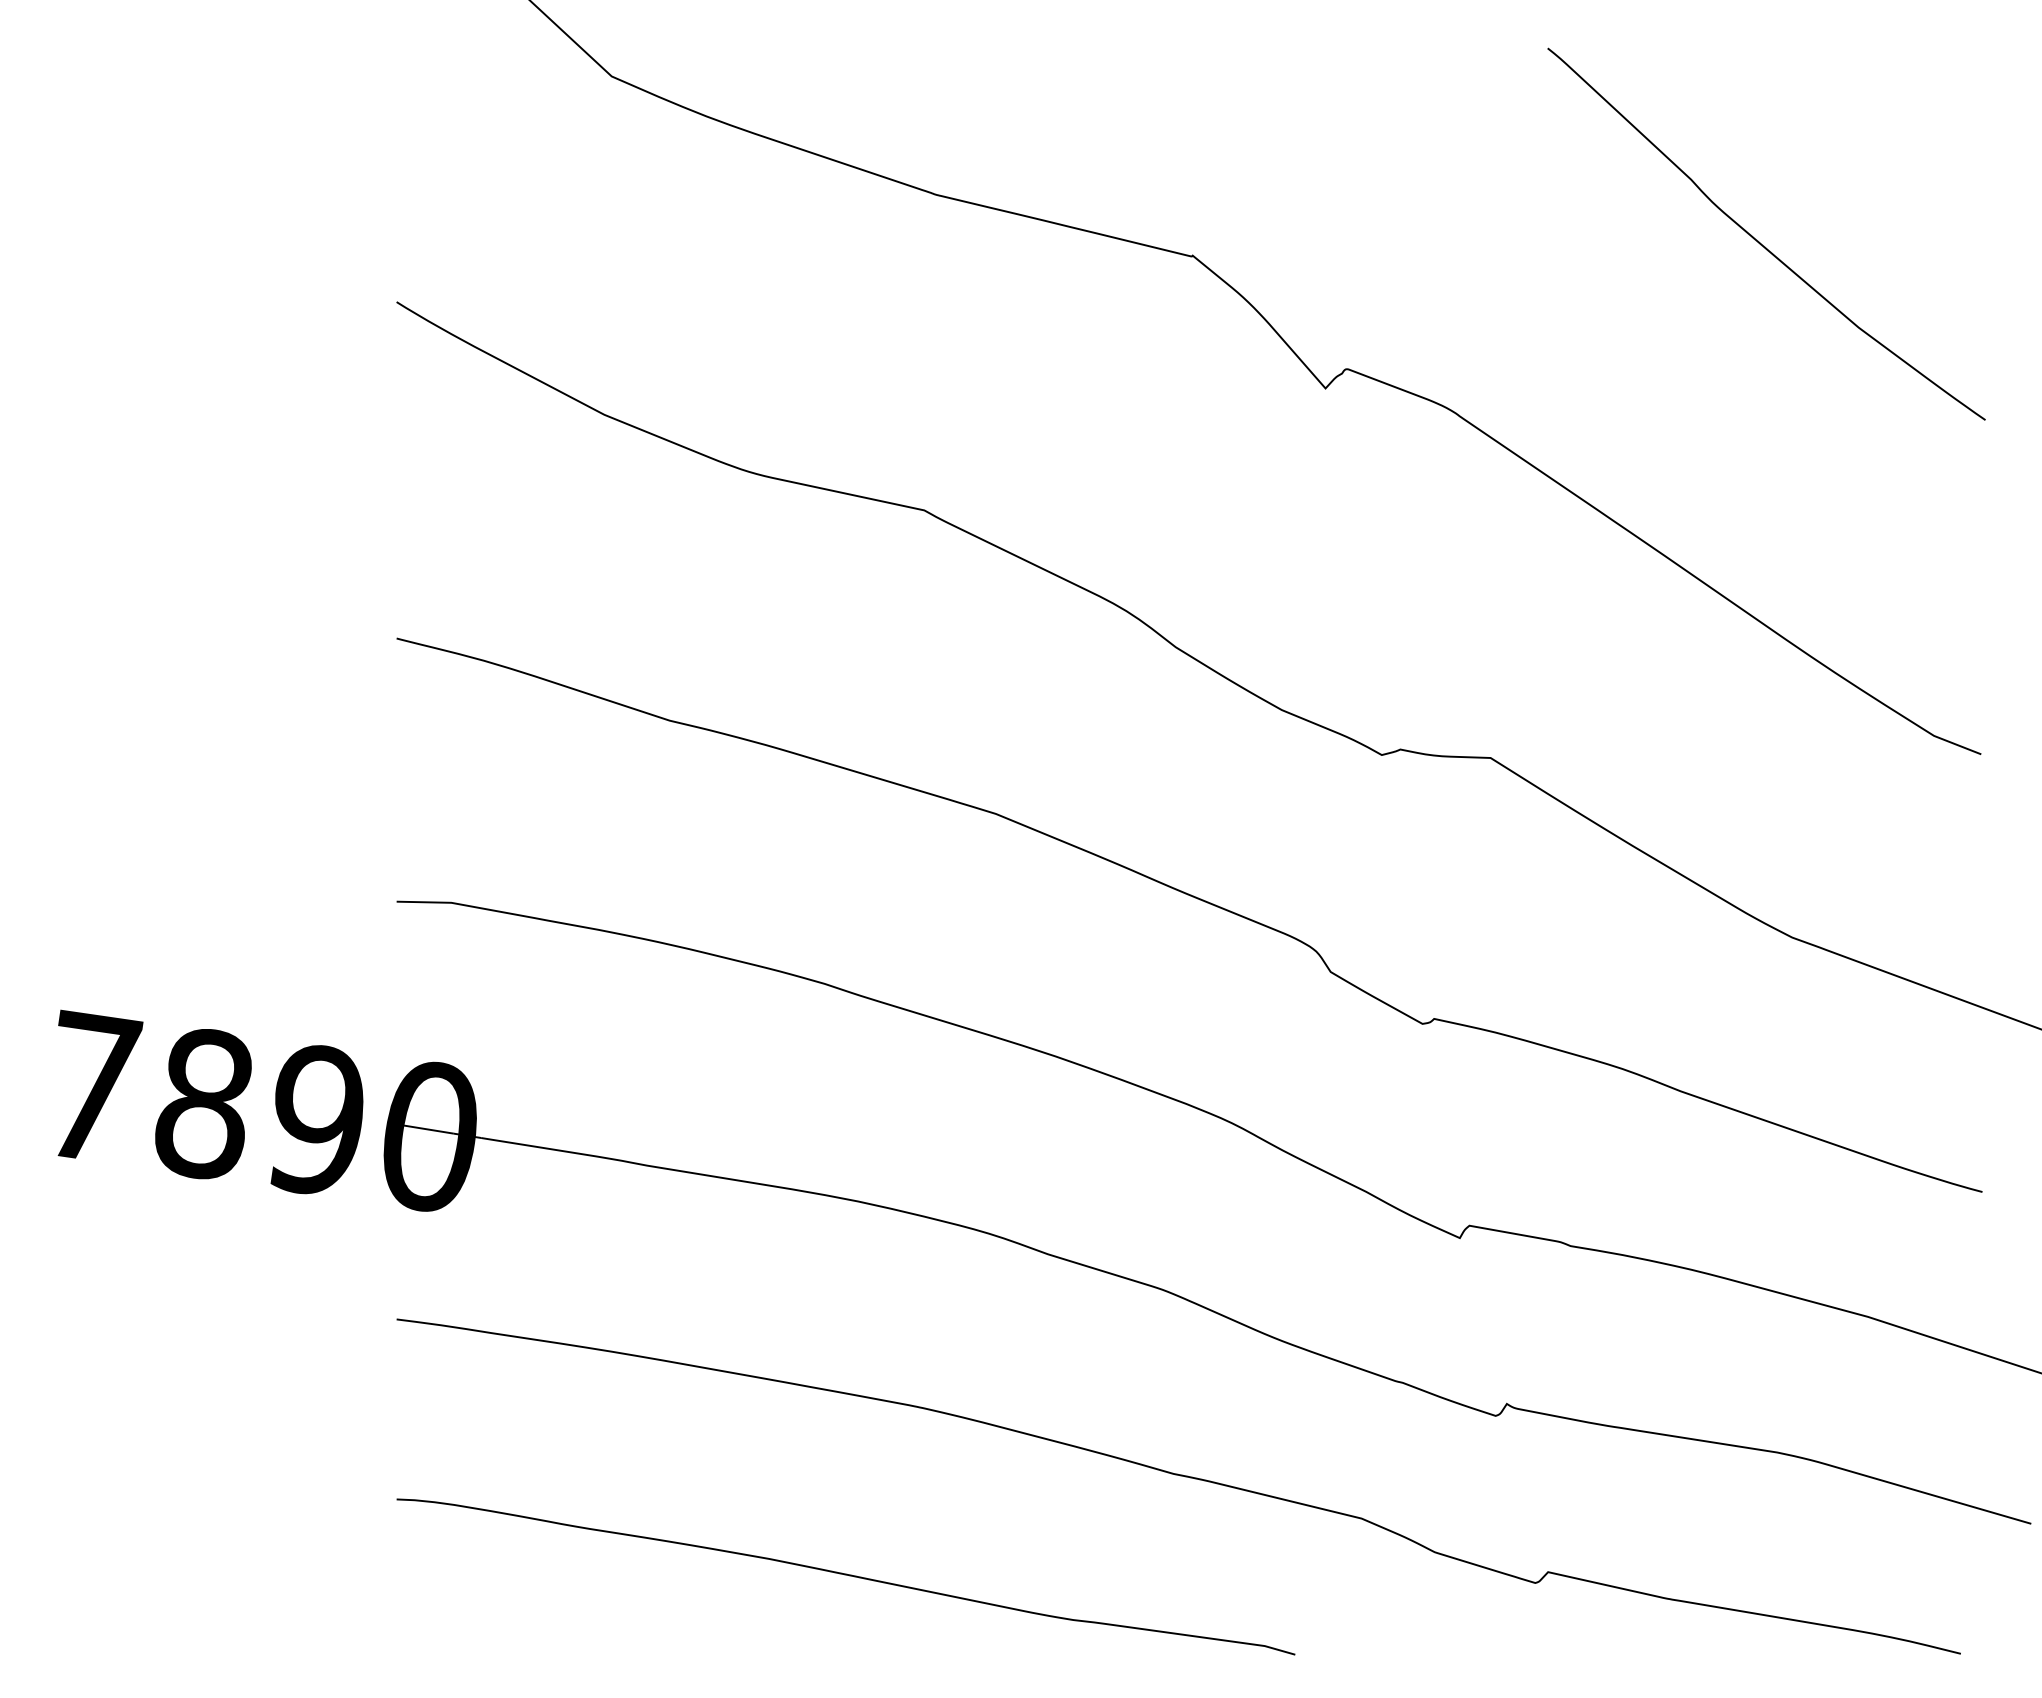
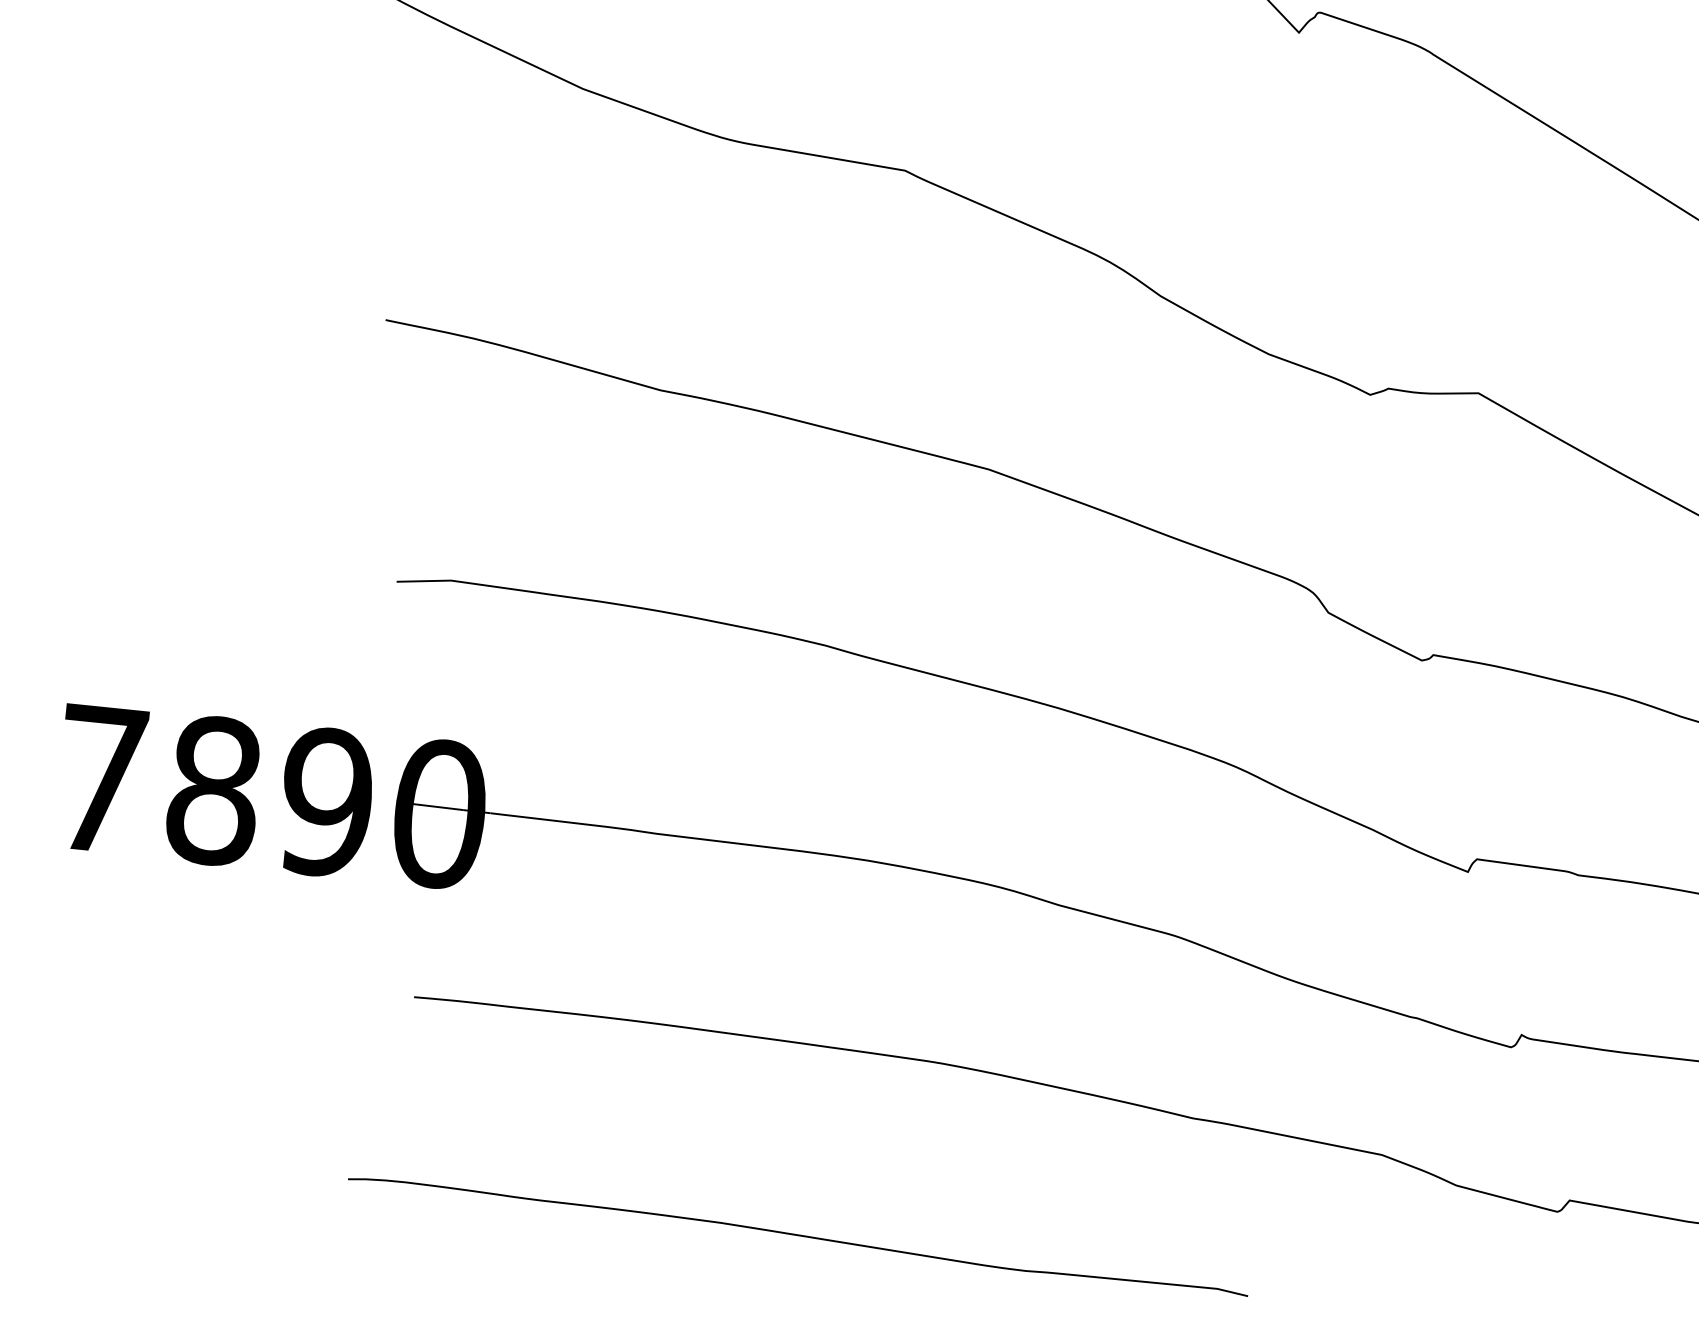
curve: (845, 1575) -> (797, 1236), moved

